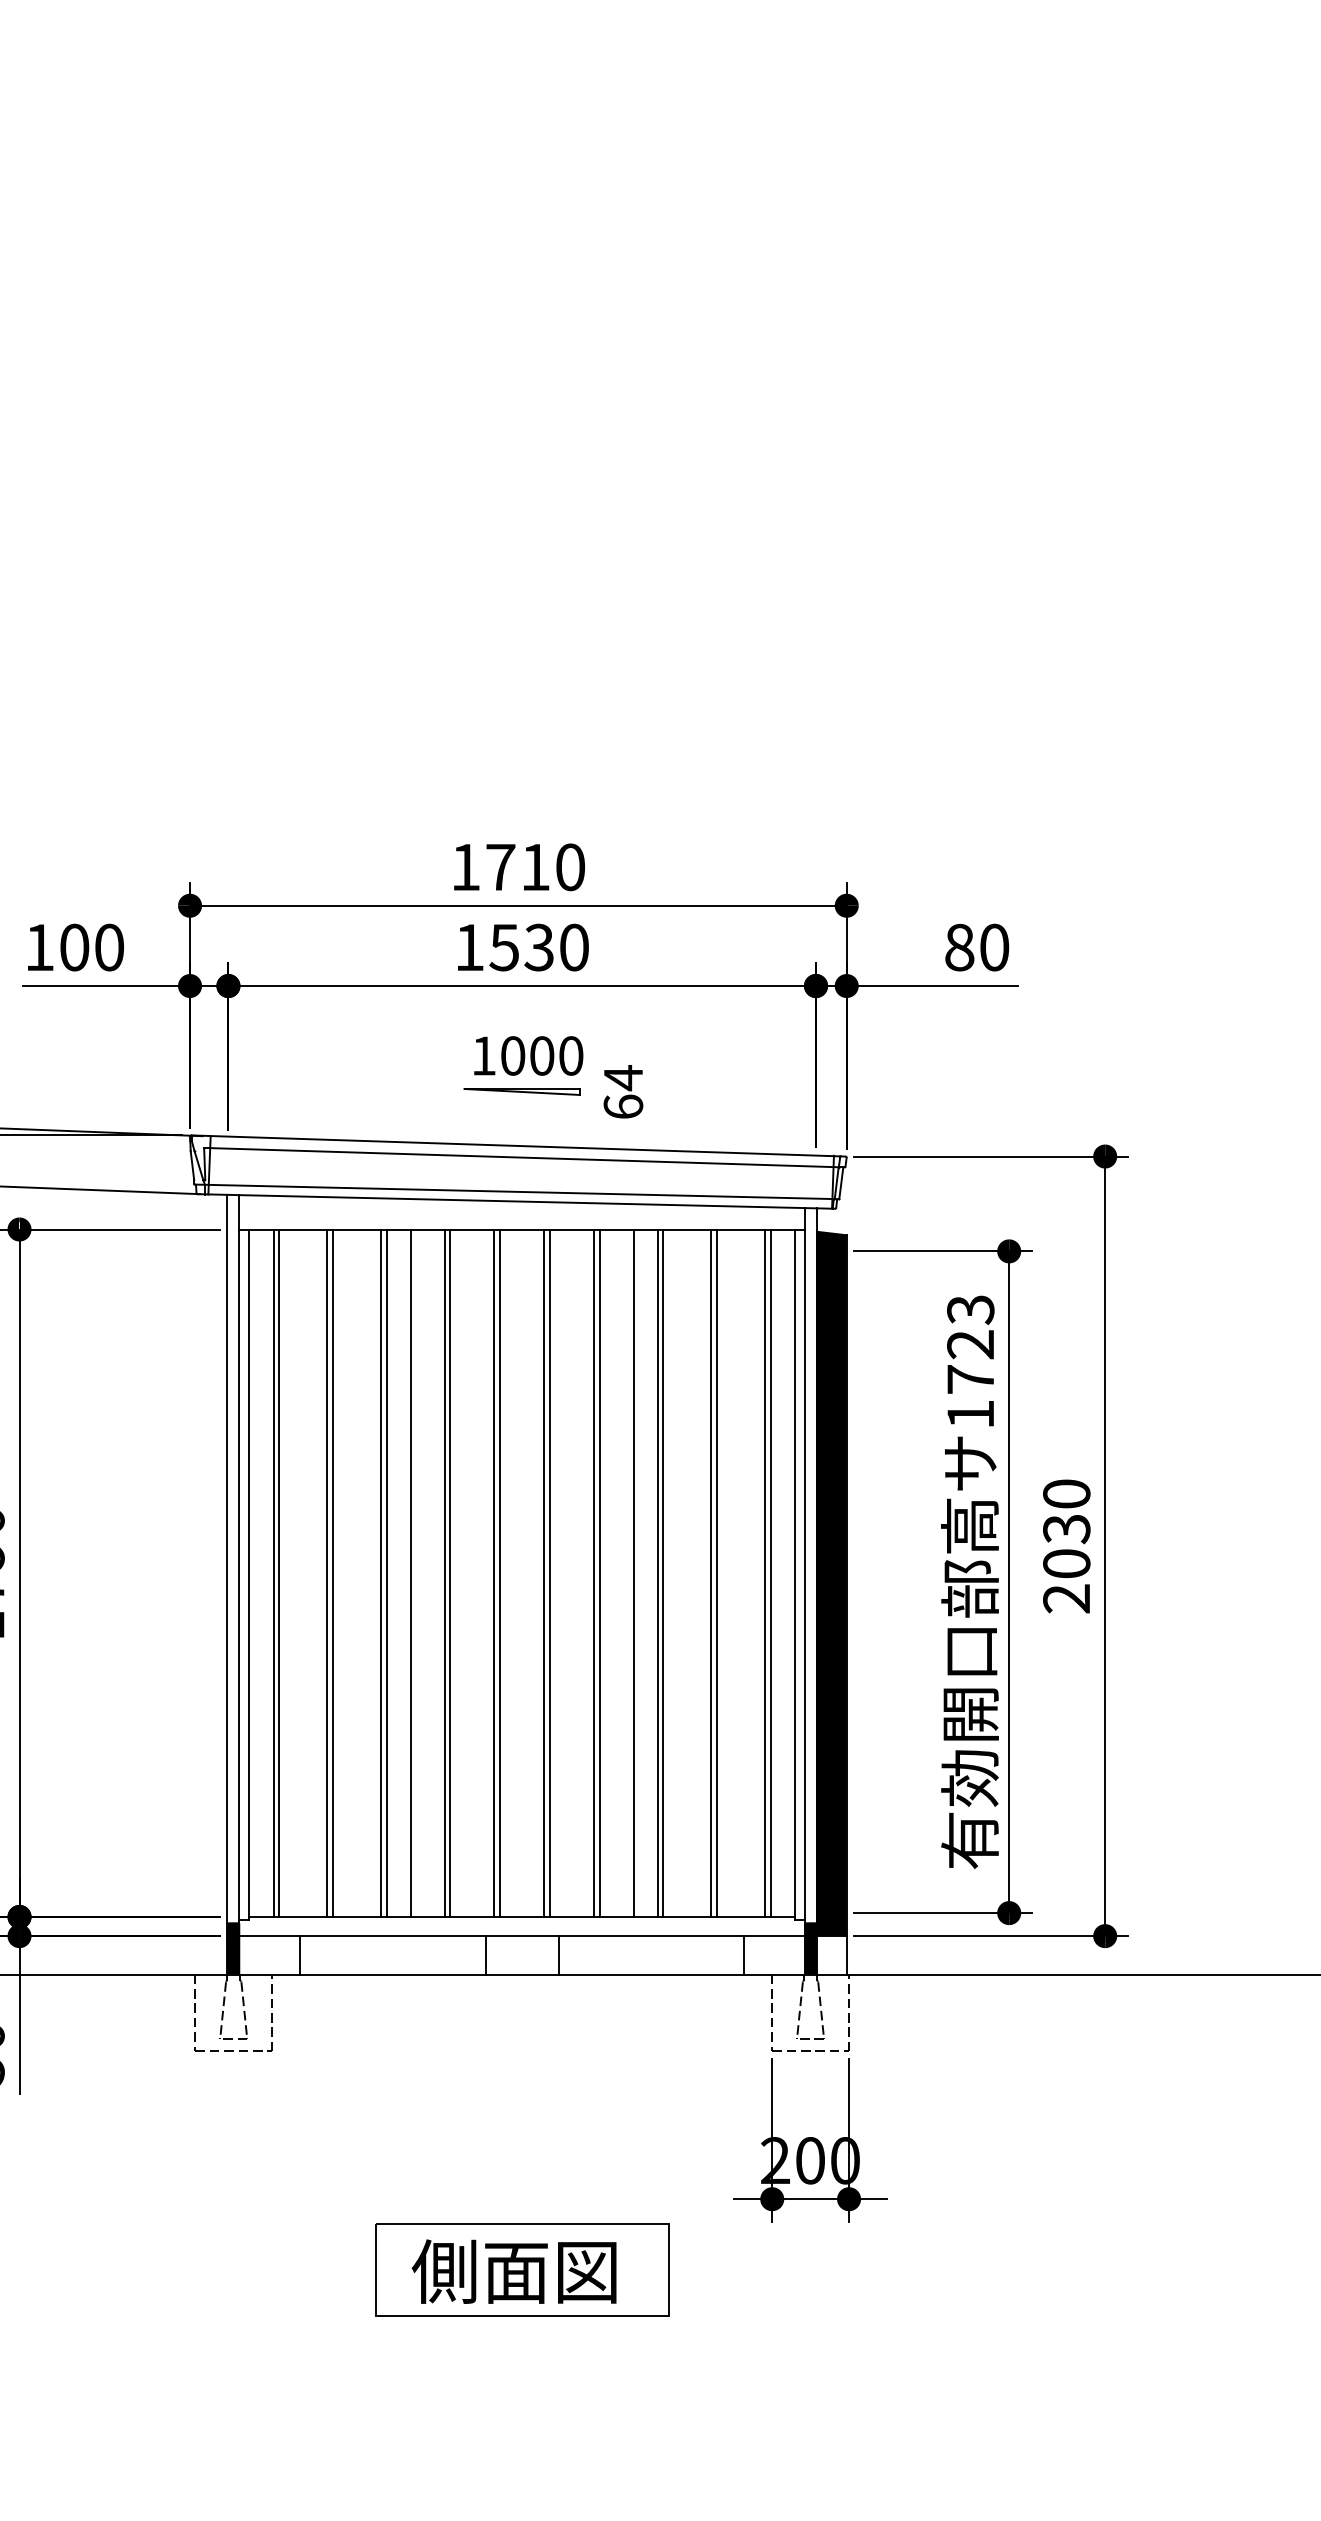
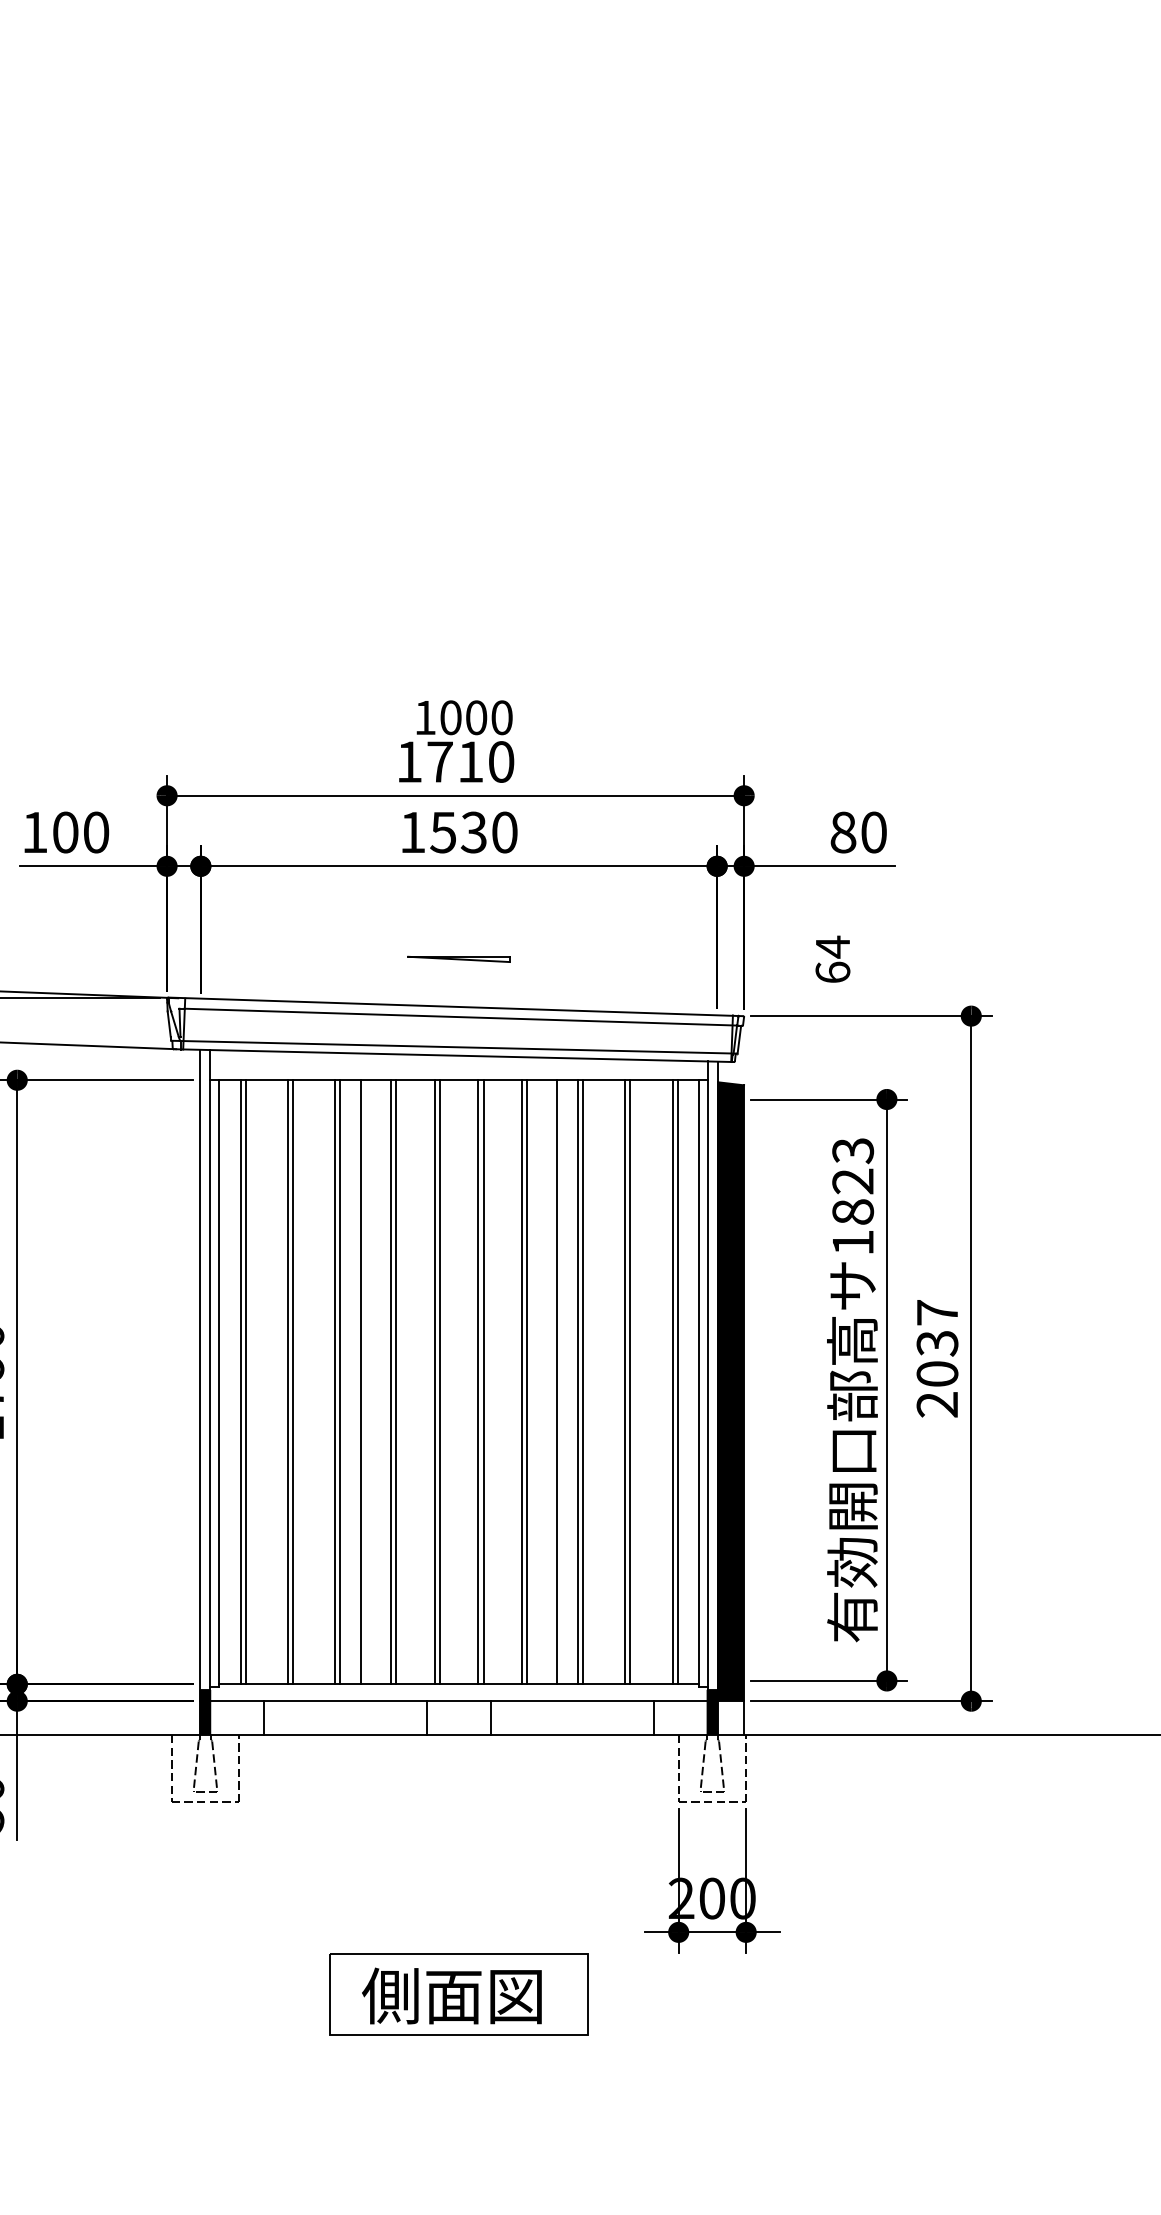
text: (528, 1055) -> (464, 717), moved
text: (622, 1090) -> (832, 958), moved
text: (971, 1378) -> (853, 1211), 1723 -> 1823
text: (1066, 1493) -> (937, 1312), 2030 -> 2037

